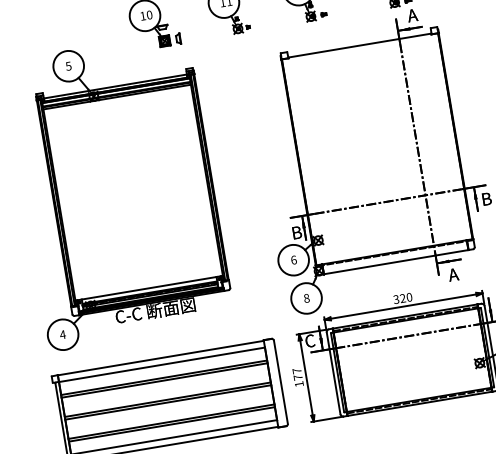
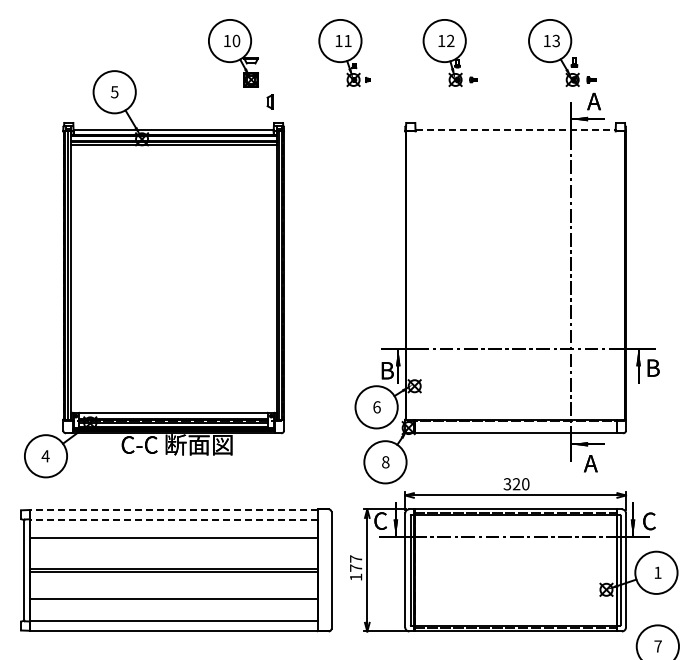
part: (177, 38) -> (269, 101), moved
line: (359, 45) -> (515, 130), solid -> dashed
line: (160, 358) -> (173, 510), solid -> dashed
line: (161, 364) -> (173, 519), solid -> dashed
line: (164, 380) -> (173, 541), removed
line: (171, 424) -> (173, 603), removed

